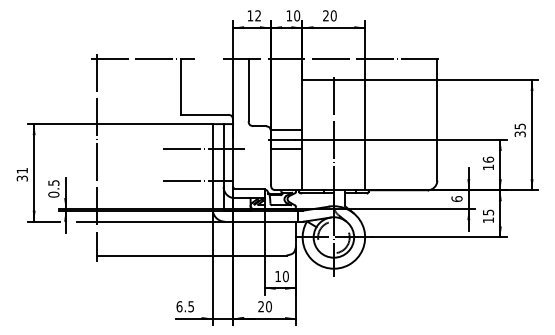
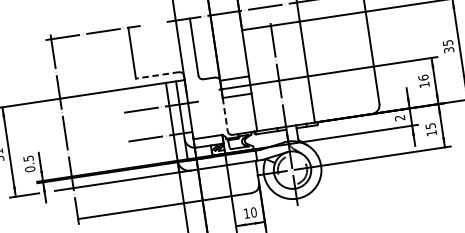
line: (204, 114) -> (157, 75), solid -> dashed
line: (270, 167) -> (224, 114), solid -> dashed
text: (456, 198) -> (399, 117), 6 -> 2

